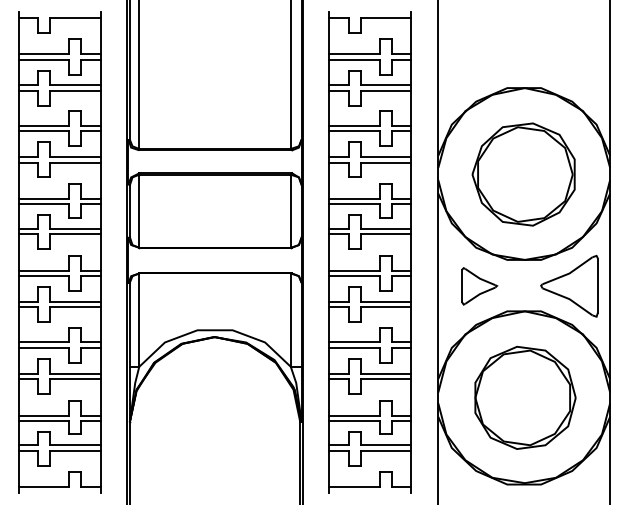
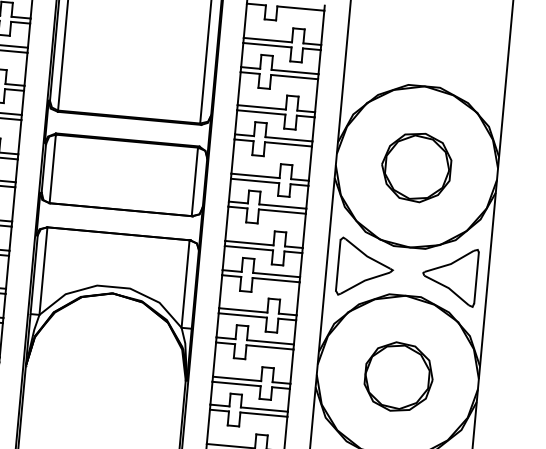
part: (523, 174) -> (416, 167), size x0.71
part: (479, 286) -> (365, 268), size x1.67
part: (525, 397) -> (399, 376), size x0.71

